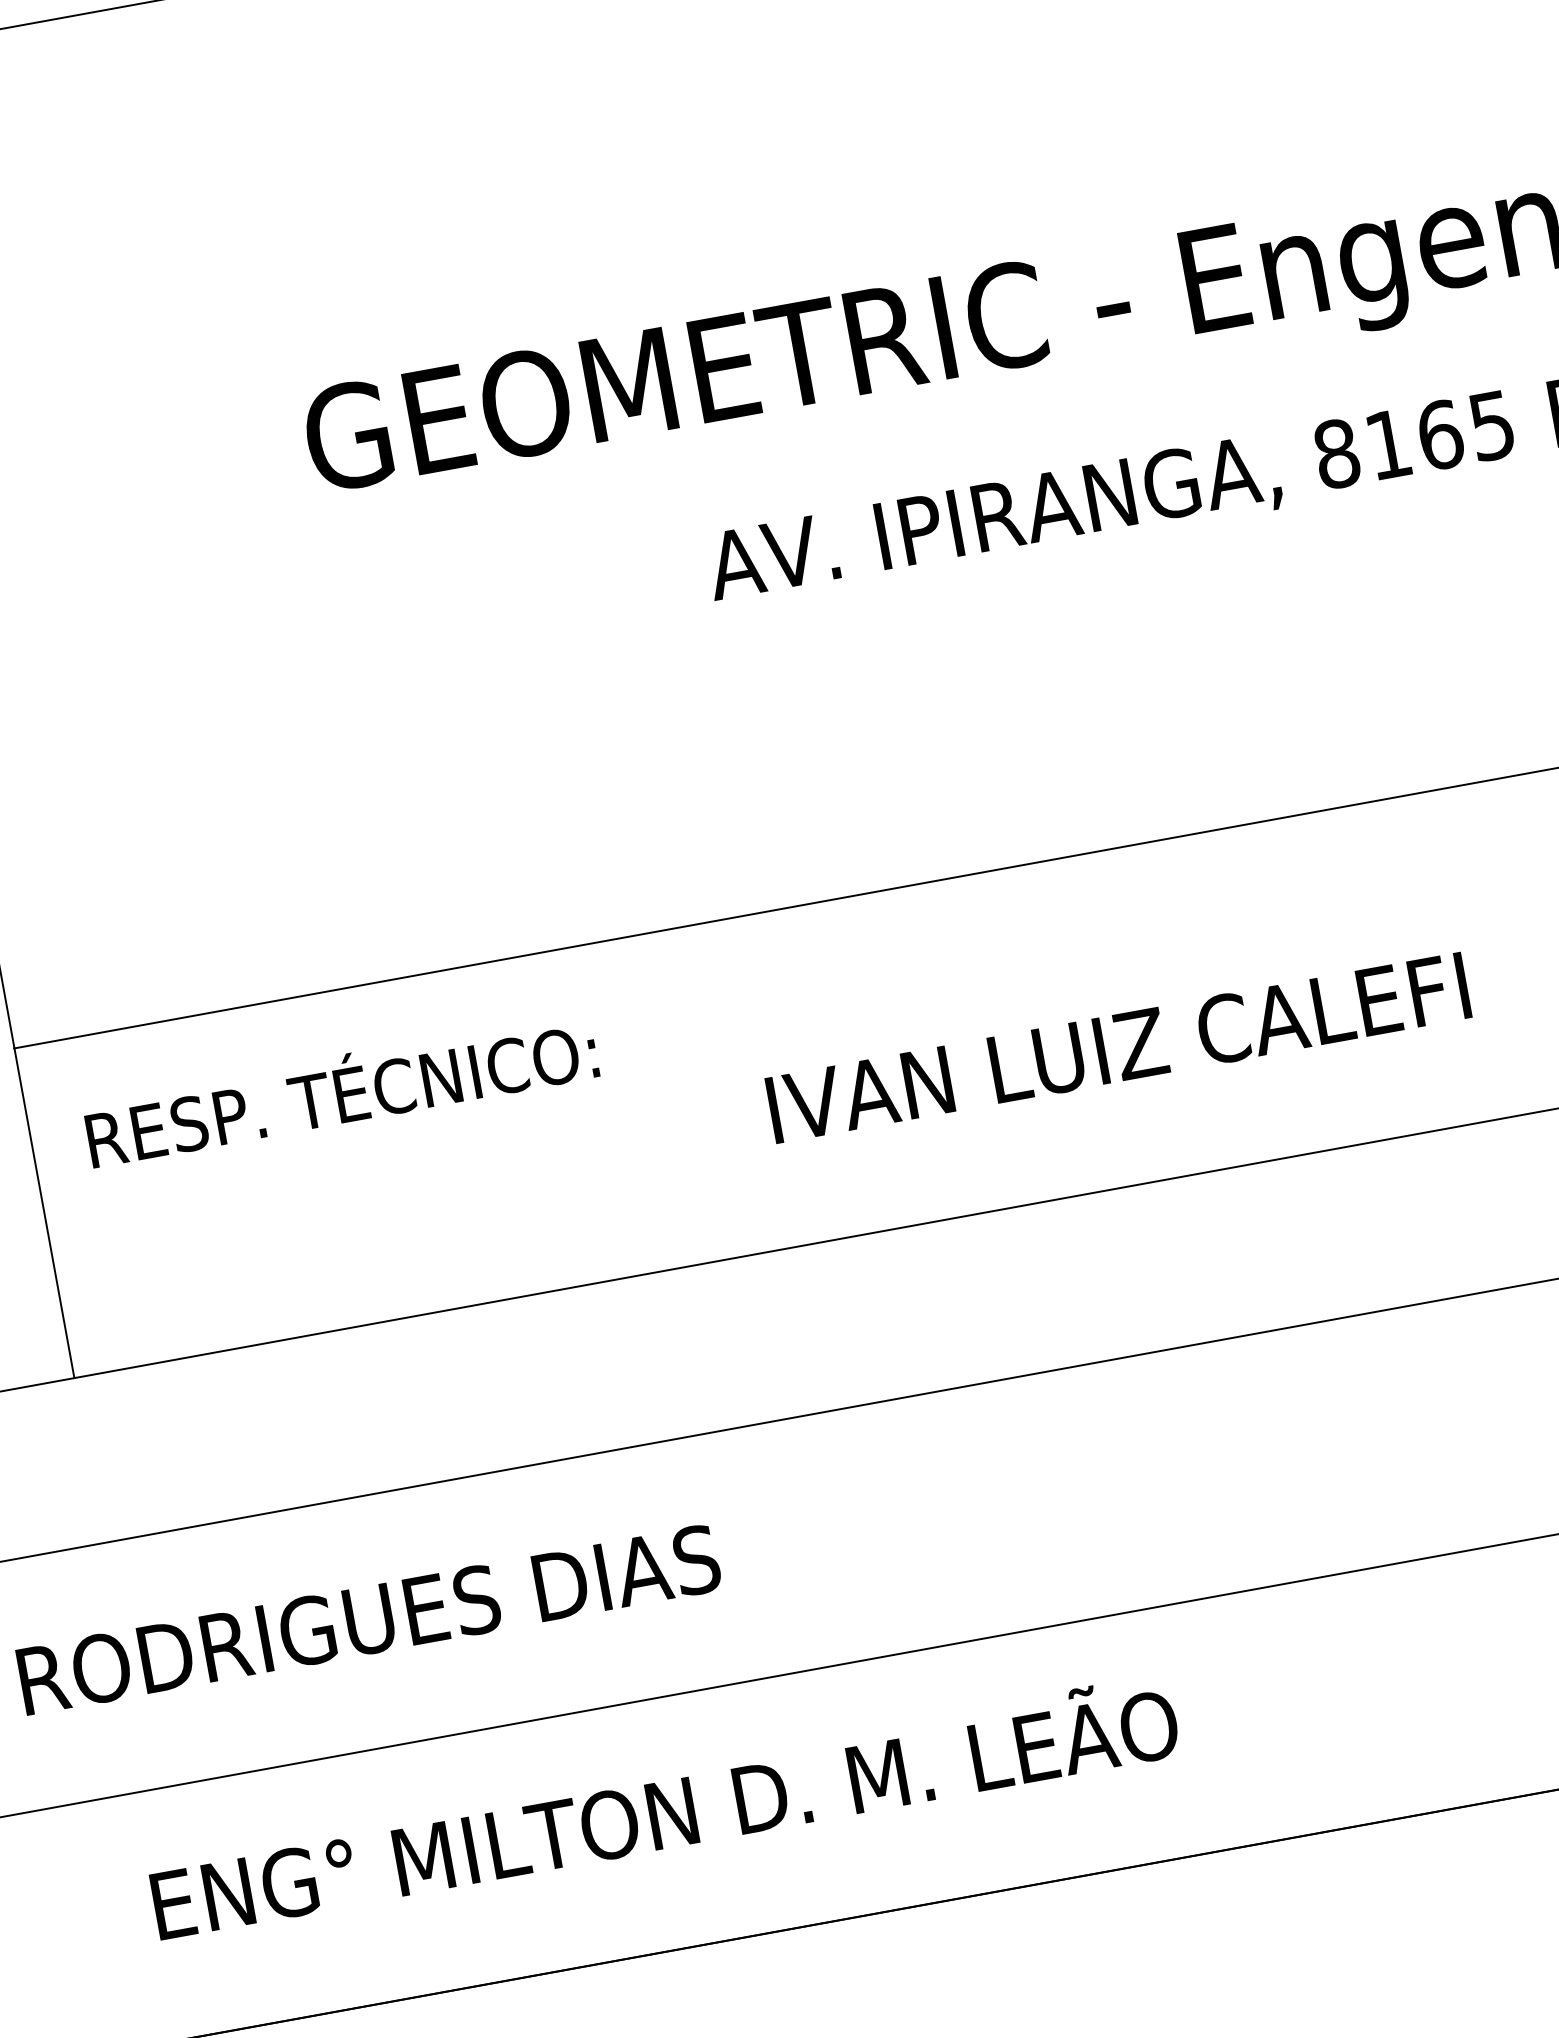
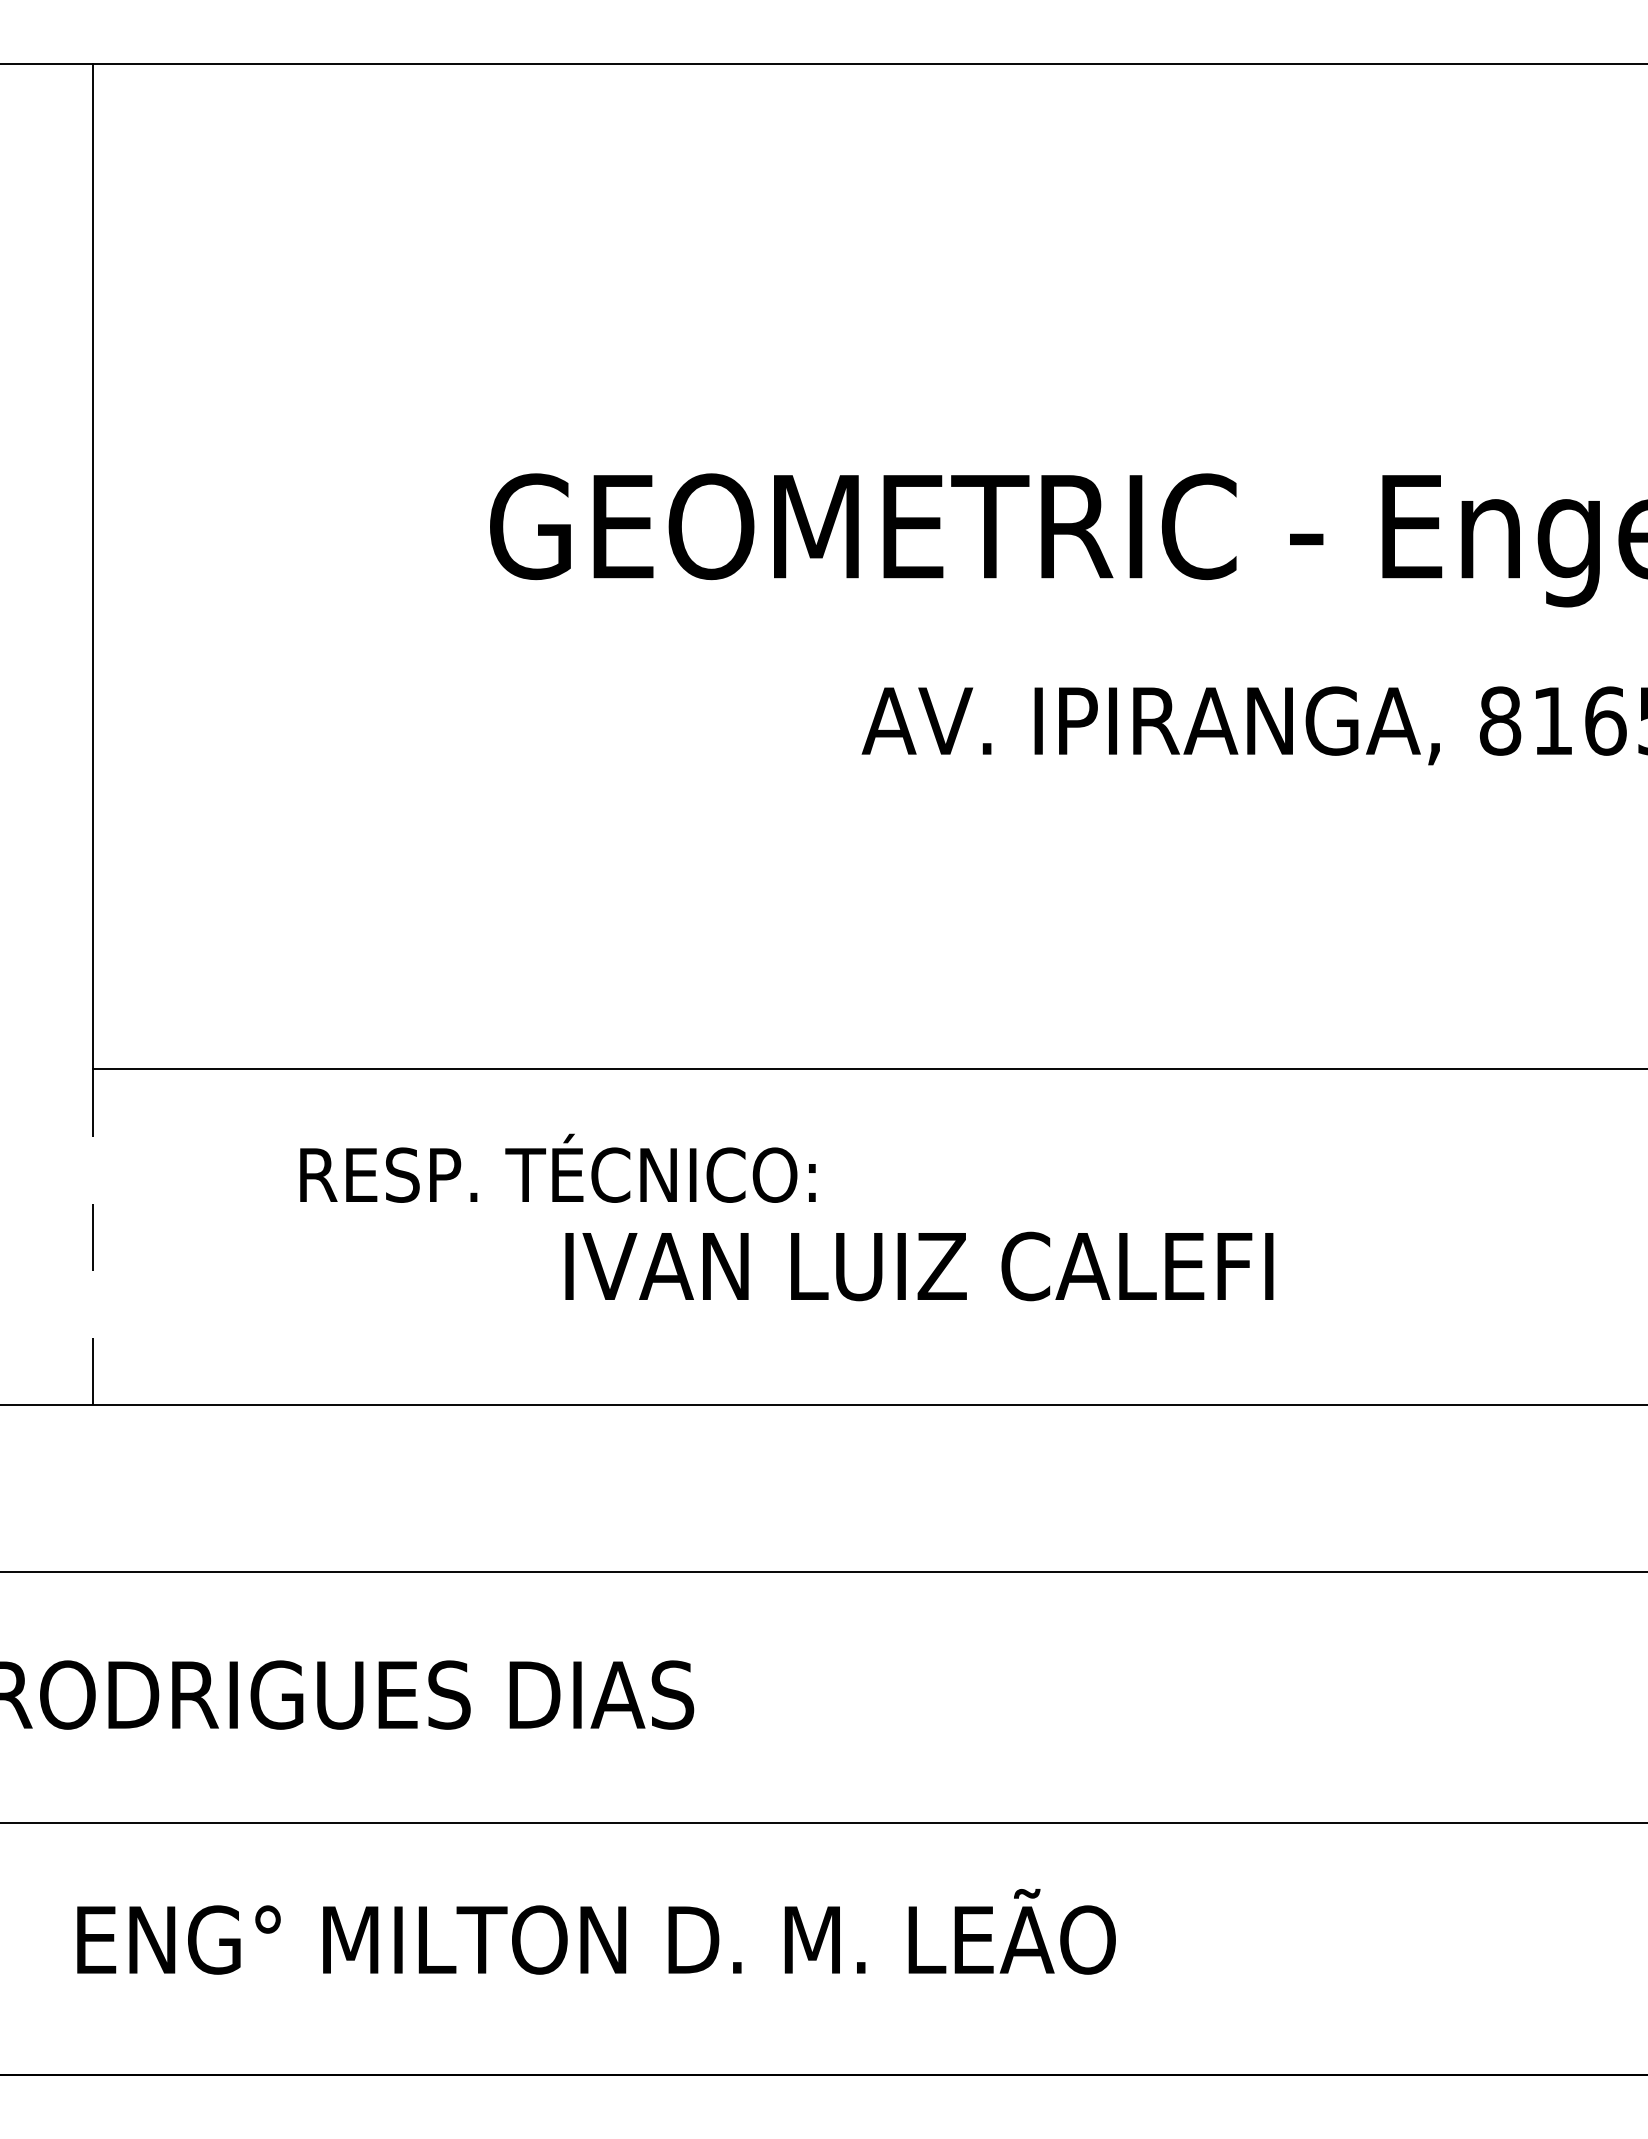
text: (1118, 1047) -> (919, 1266), moved
text: (340, 1088) -> (557, 1167), moved
line: (44, 1213) -> (93, 1237), solid -> dashed

